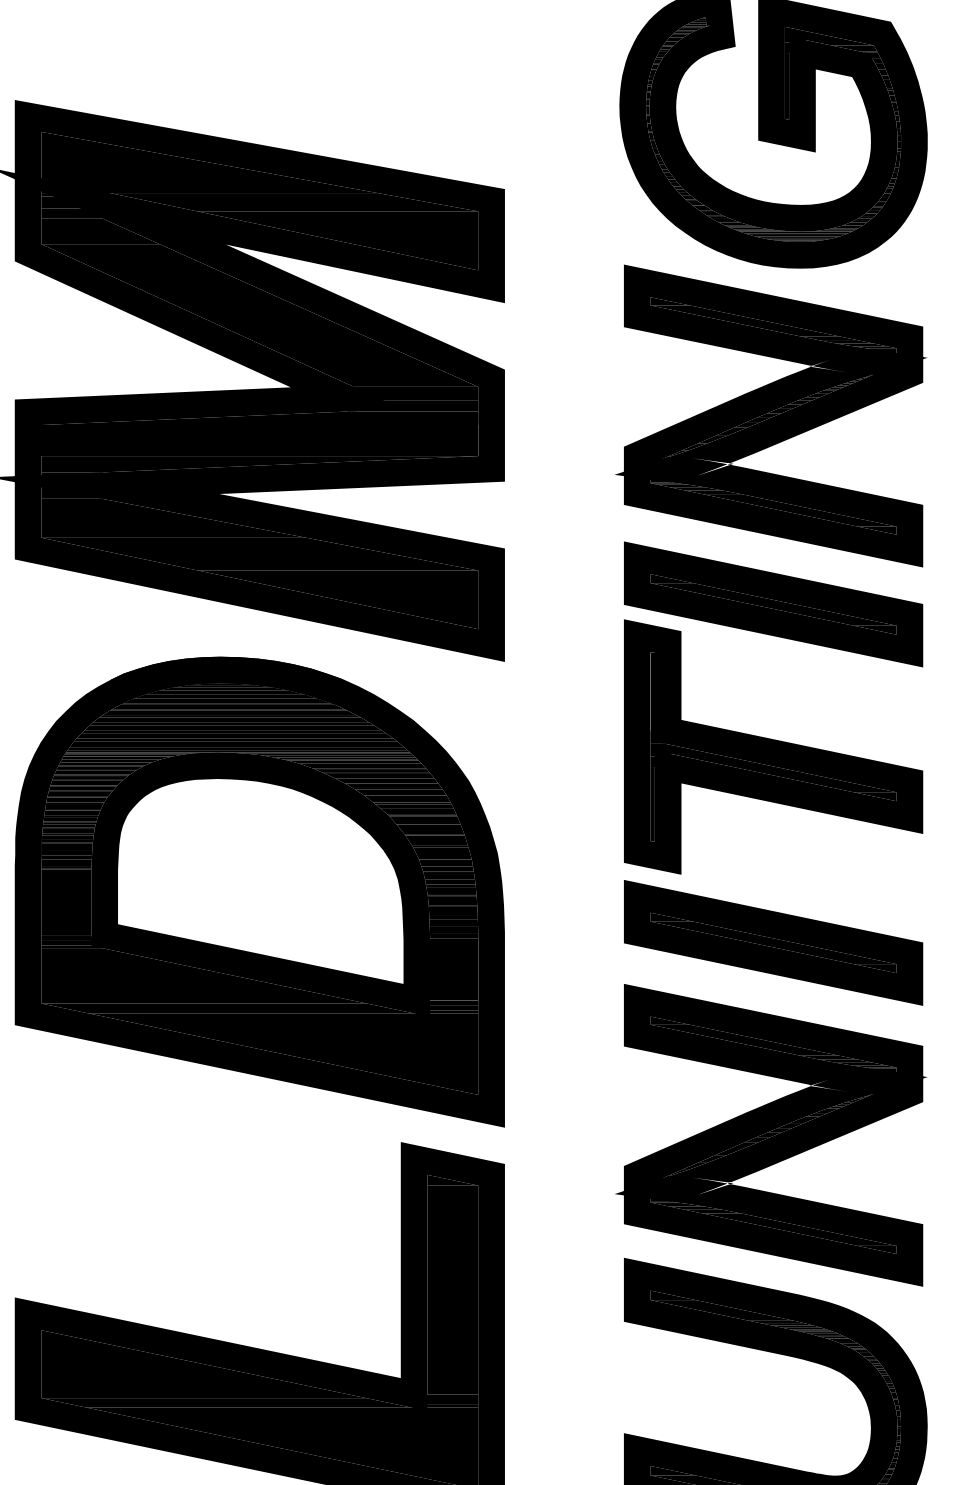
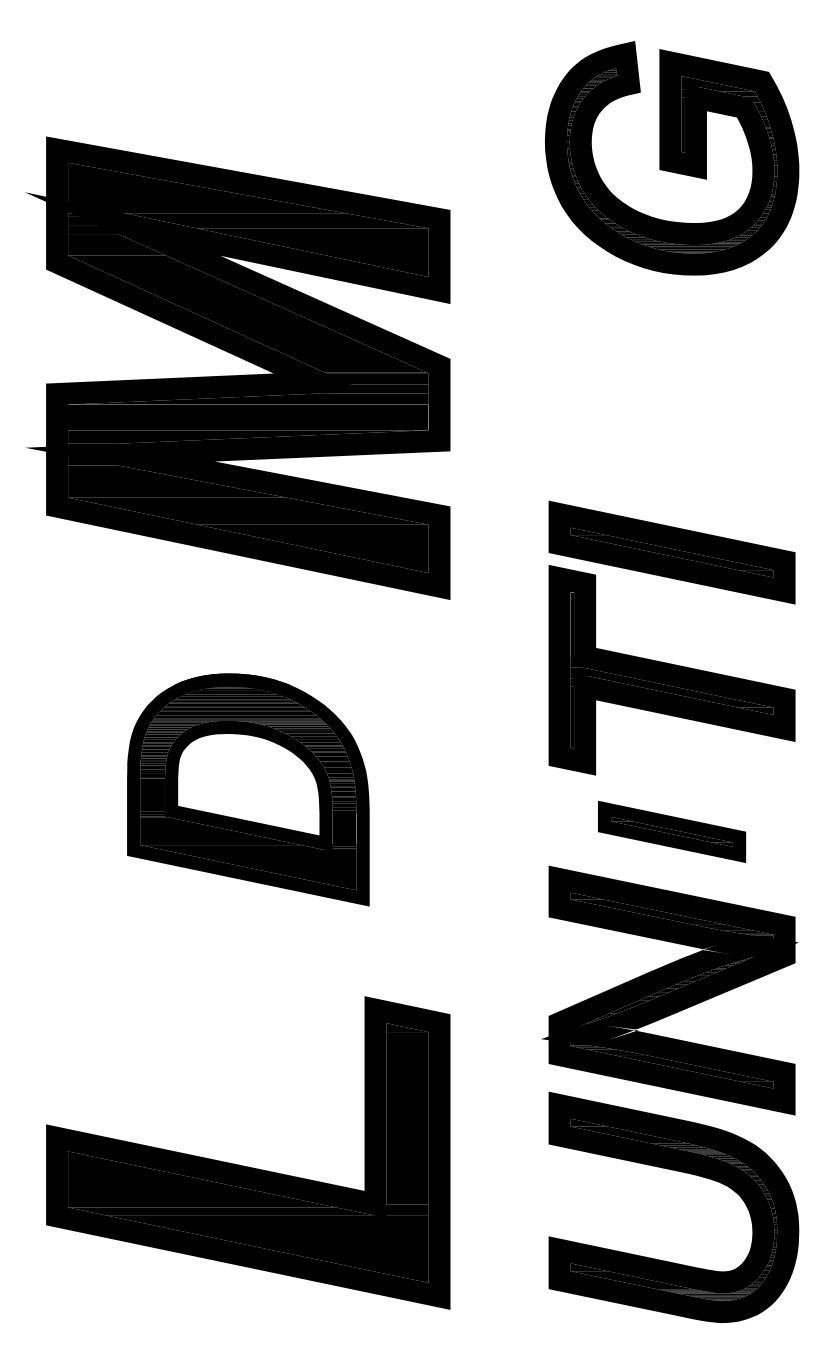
part: (770, 415) -> (669, 396), removed
part: (260, 891) -> (248, 789), size x0.6
part: (772, 942) -> (671, 831), size x0.6

